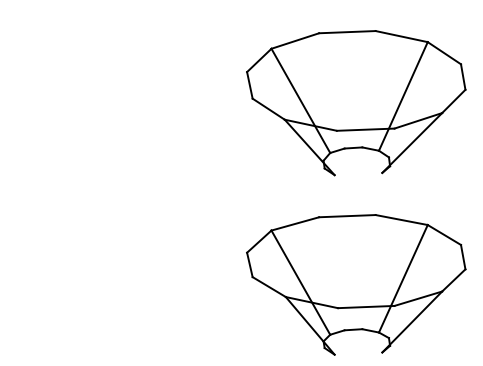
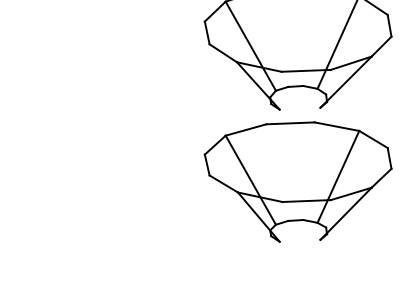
part: (356, 284) -> (298, 181), moved

